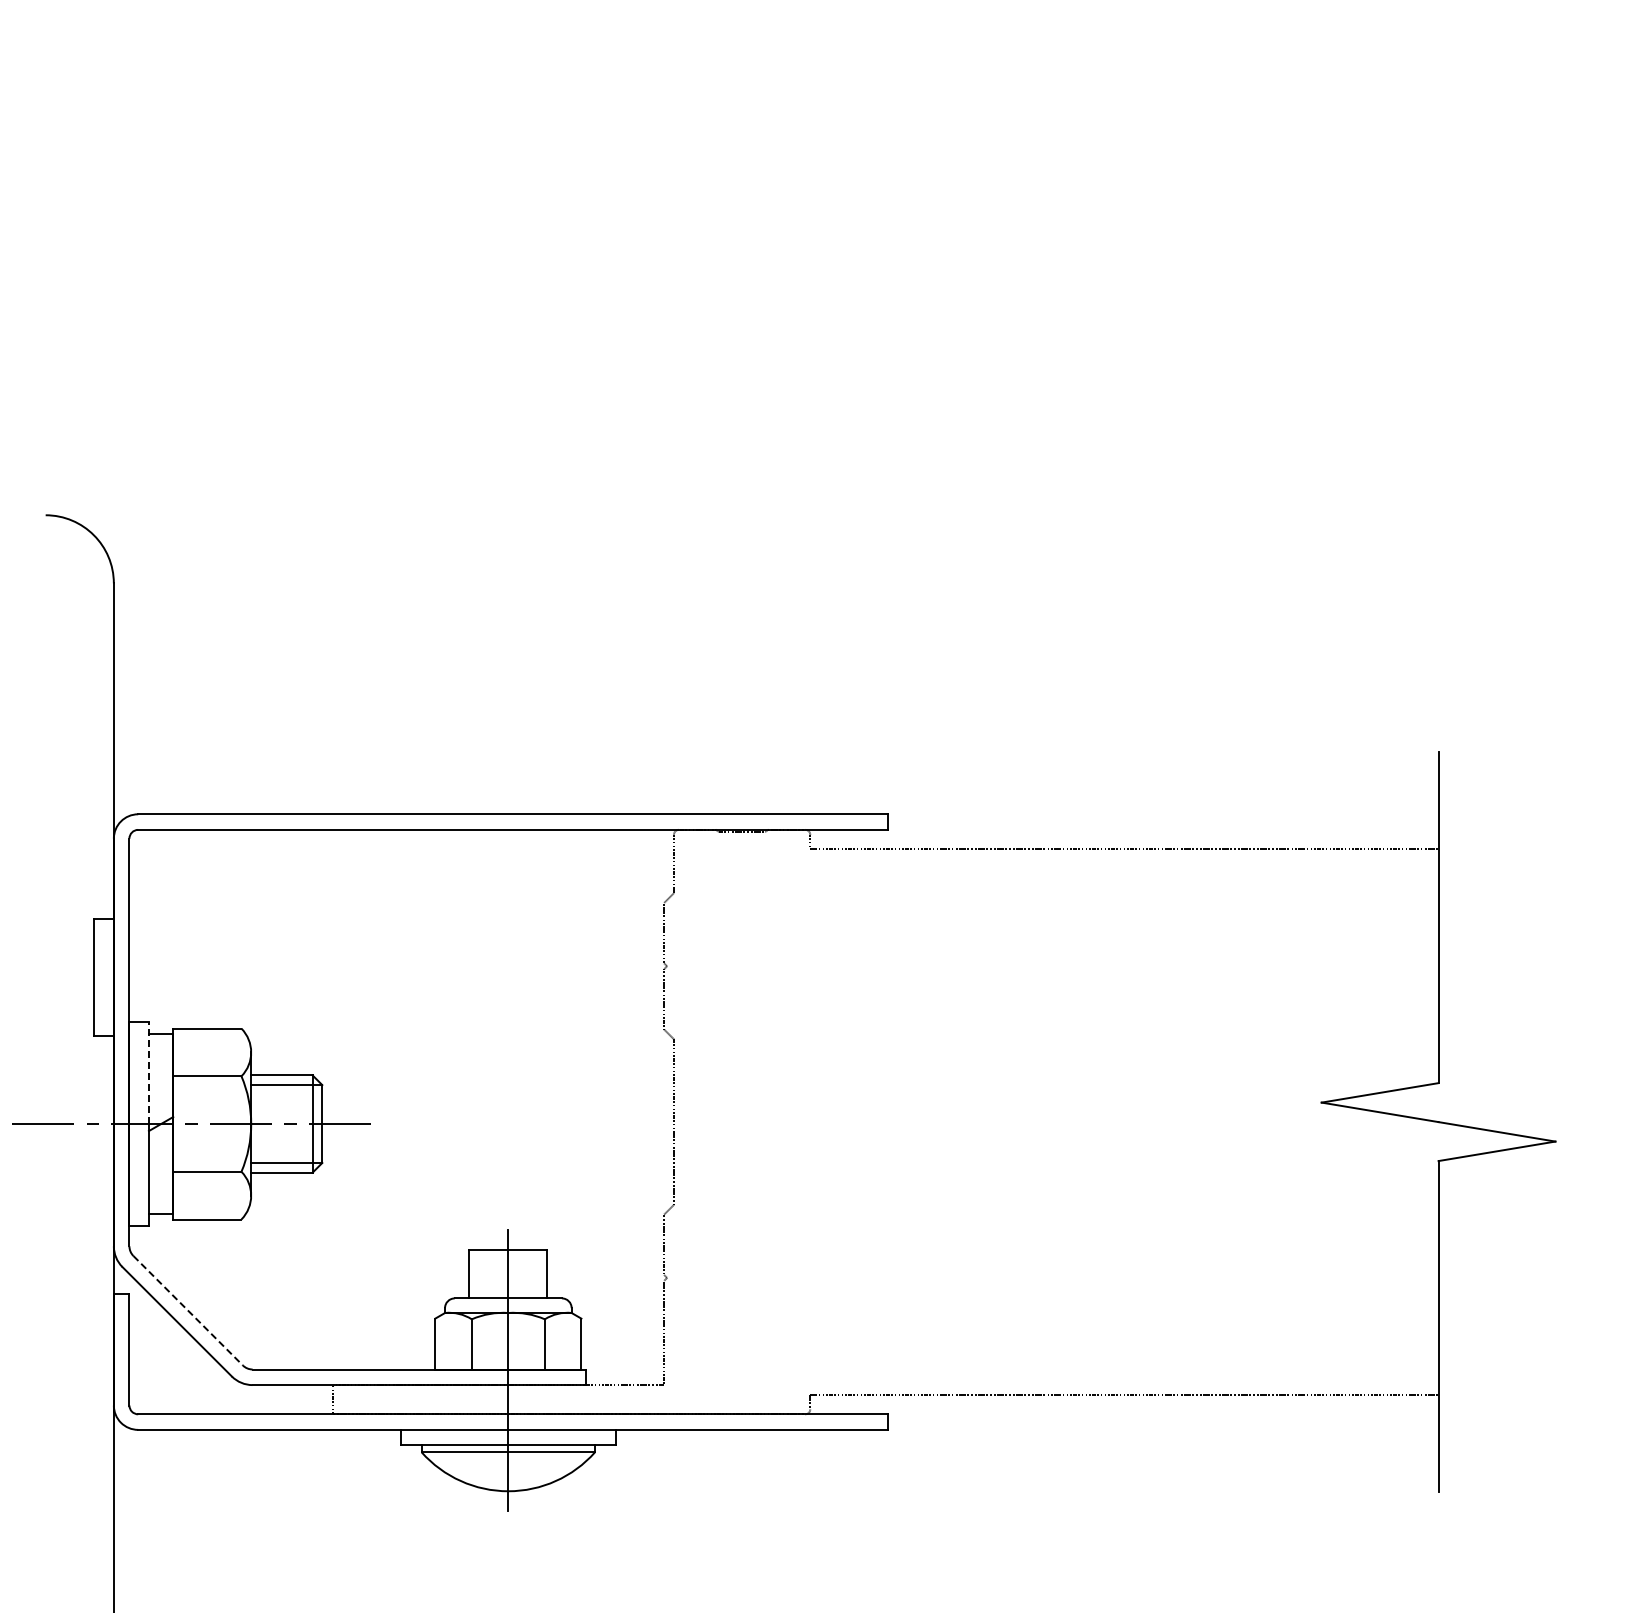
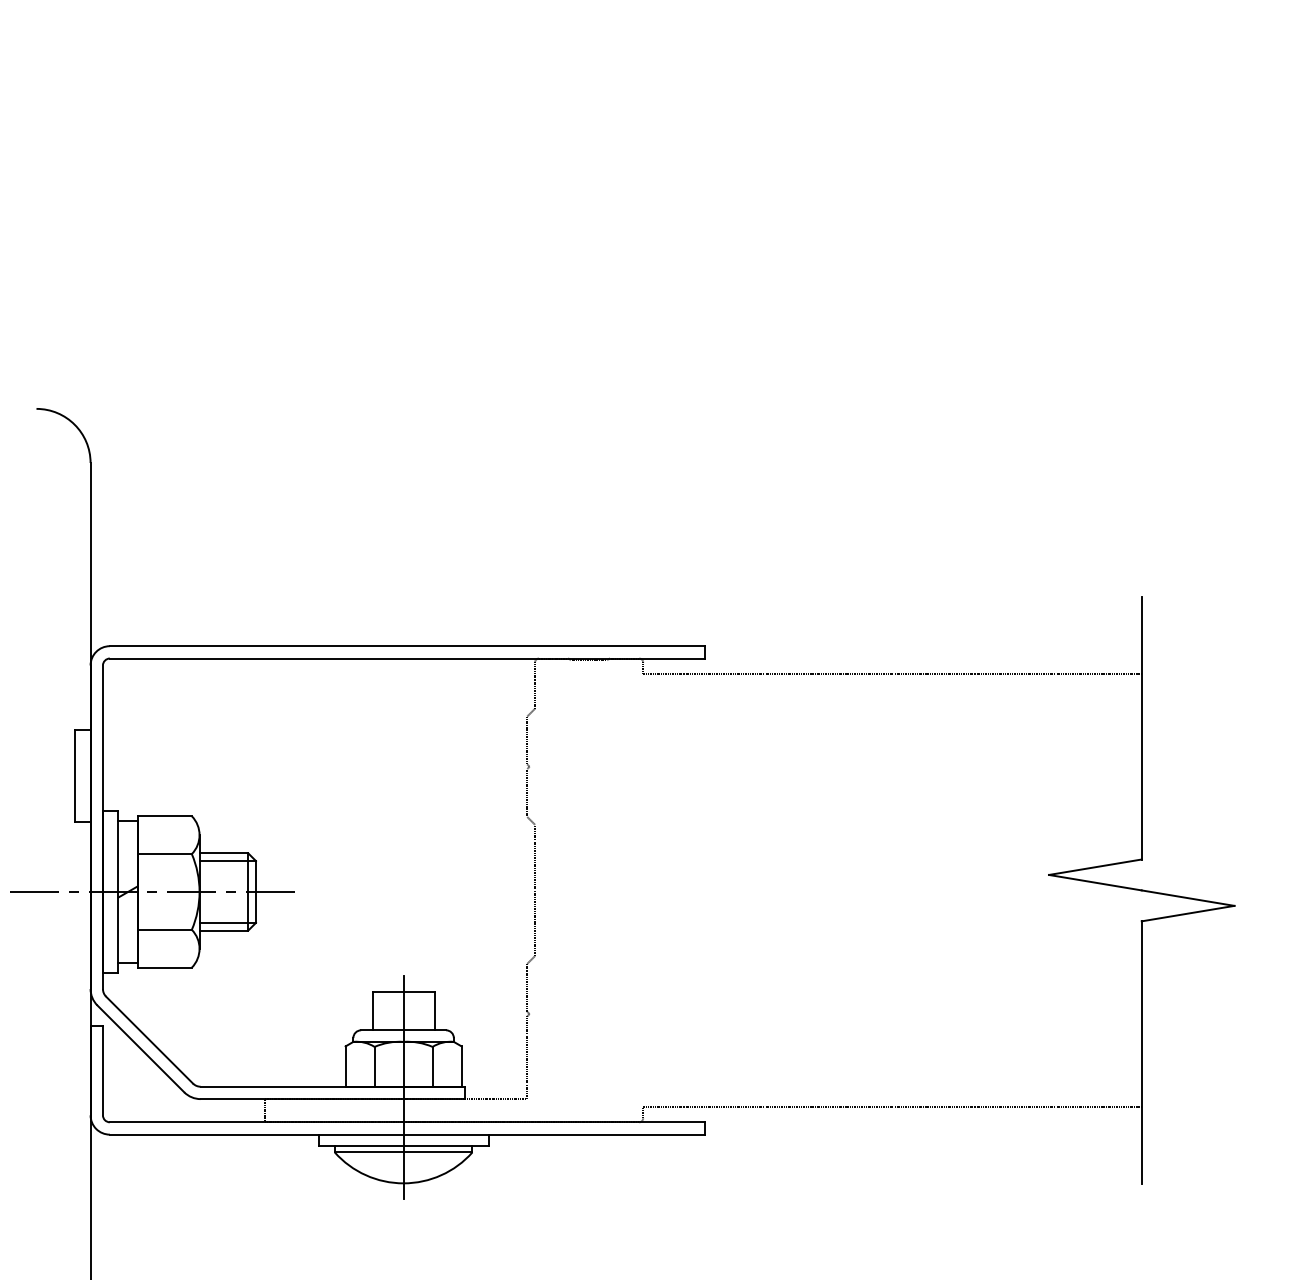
line: (148, 1072) -> (118, 851), dashed -> solid
line: (188, 1311) -> (149, 1040), dashed -> solid

